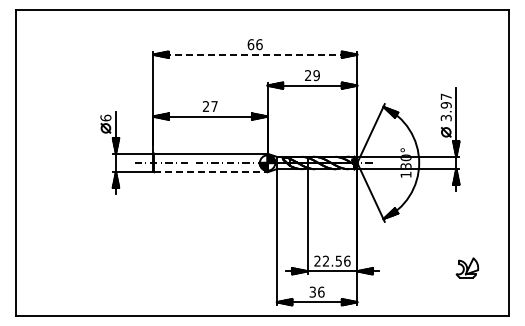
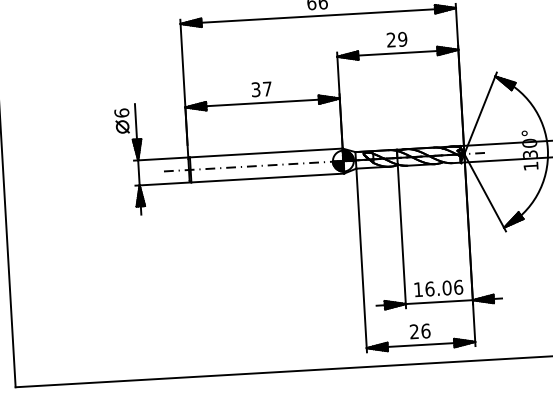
line: (255, 54) -> (318, 15), dashed -> solid
text: (206, 106) -> (256, 89), 27 -> 37
line: (210, 172) -> (267, 178), dashed -> solid
text: (328, 260) -> (433, 287), 22.56 -> 16.06
text: (312, 292) -> (414, 332), 36 -> 26

